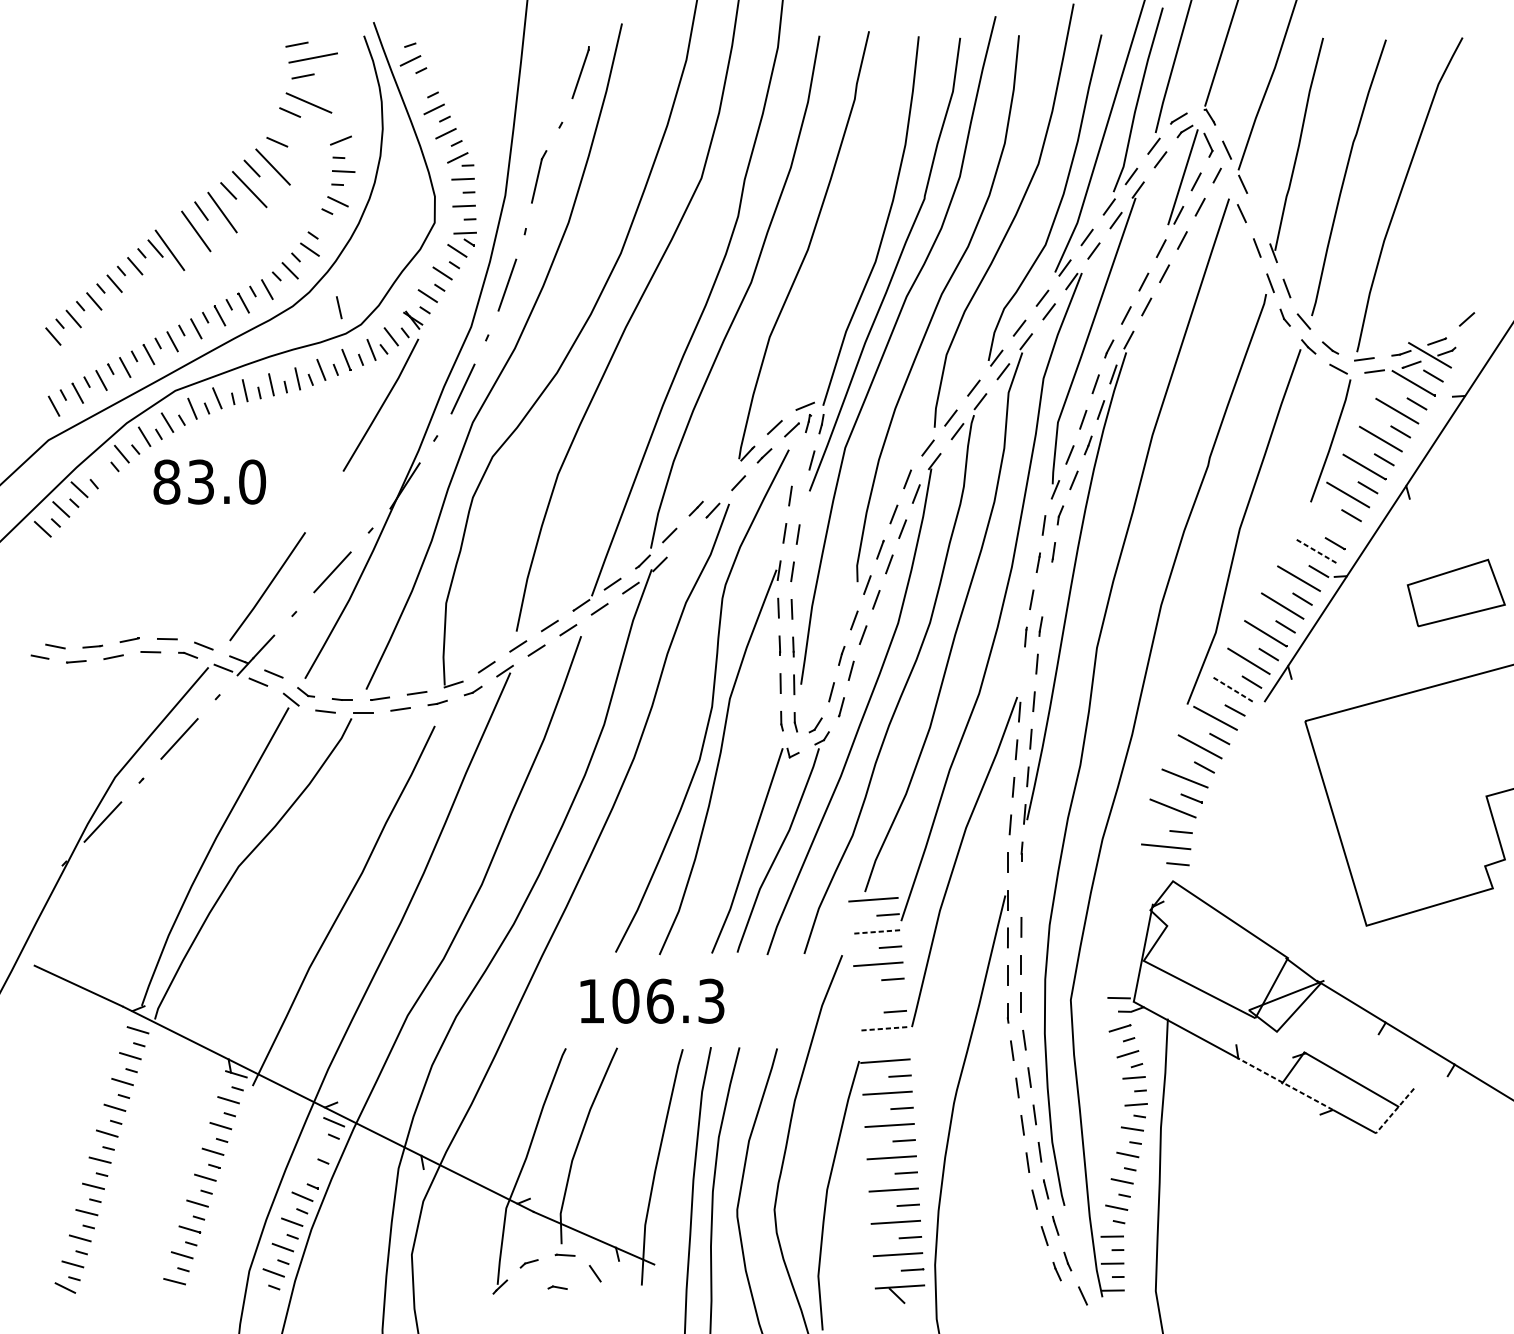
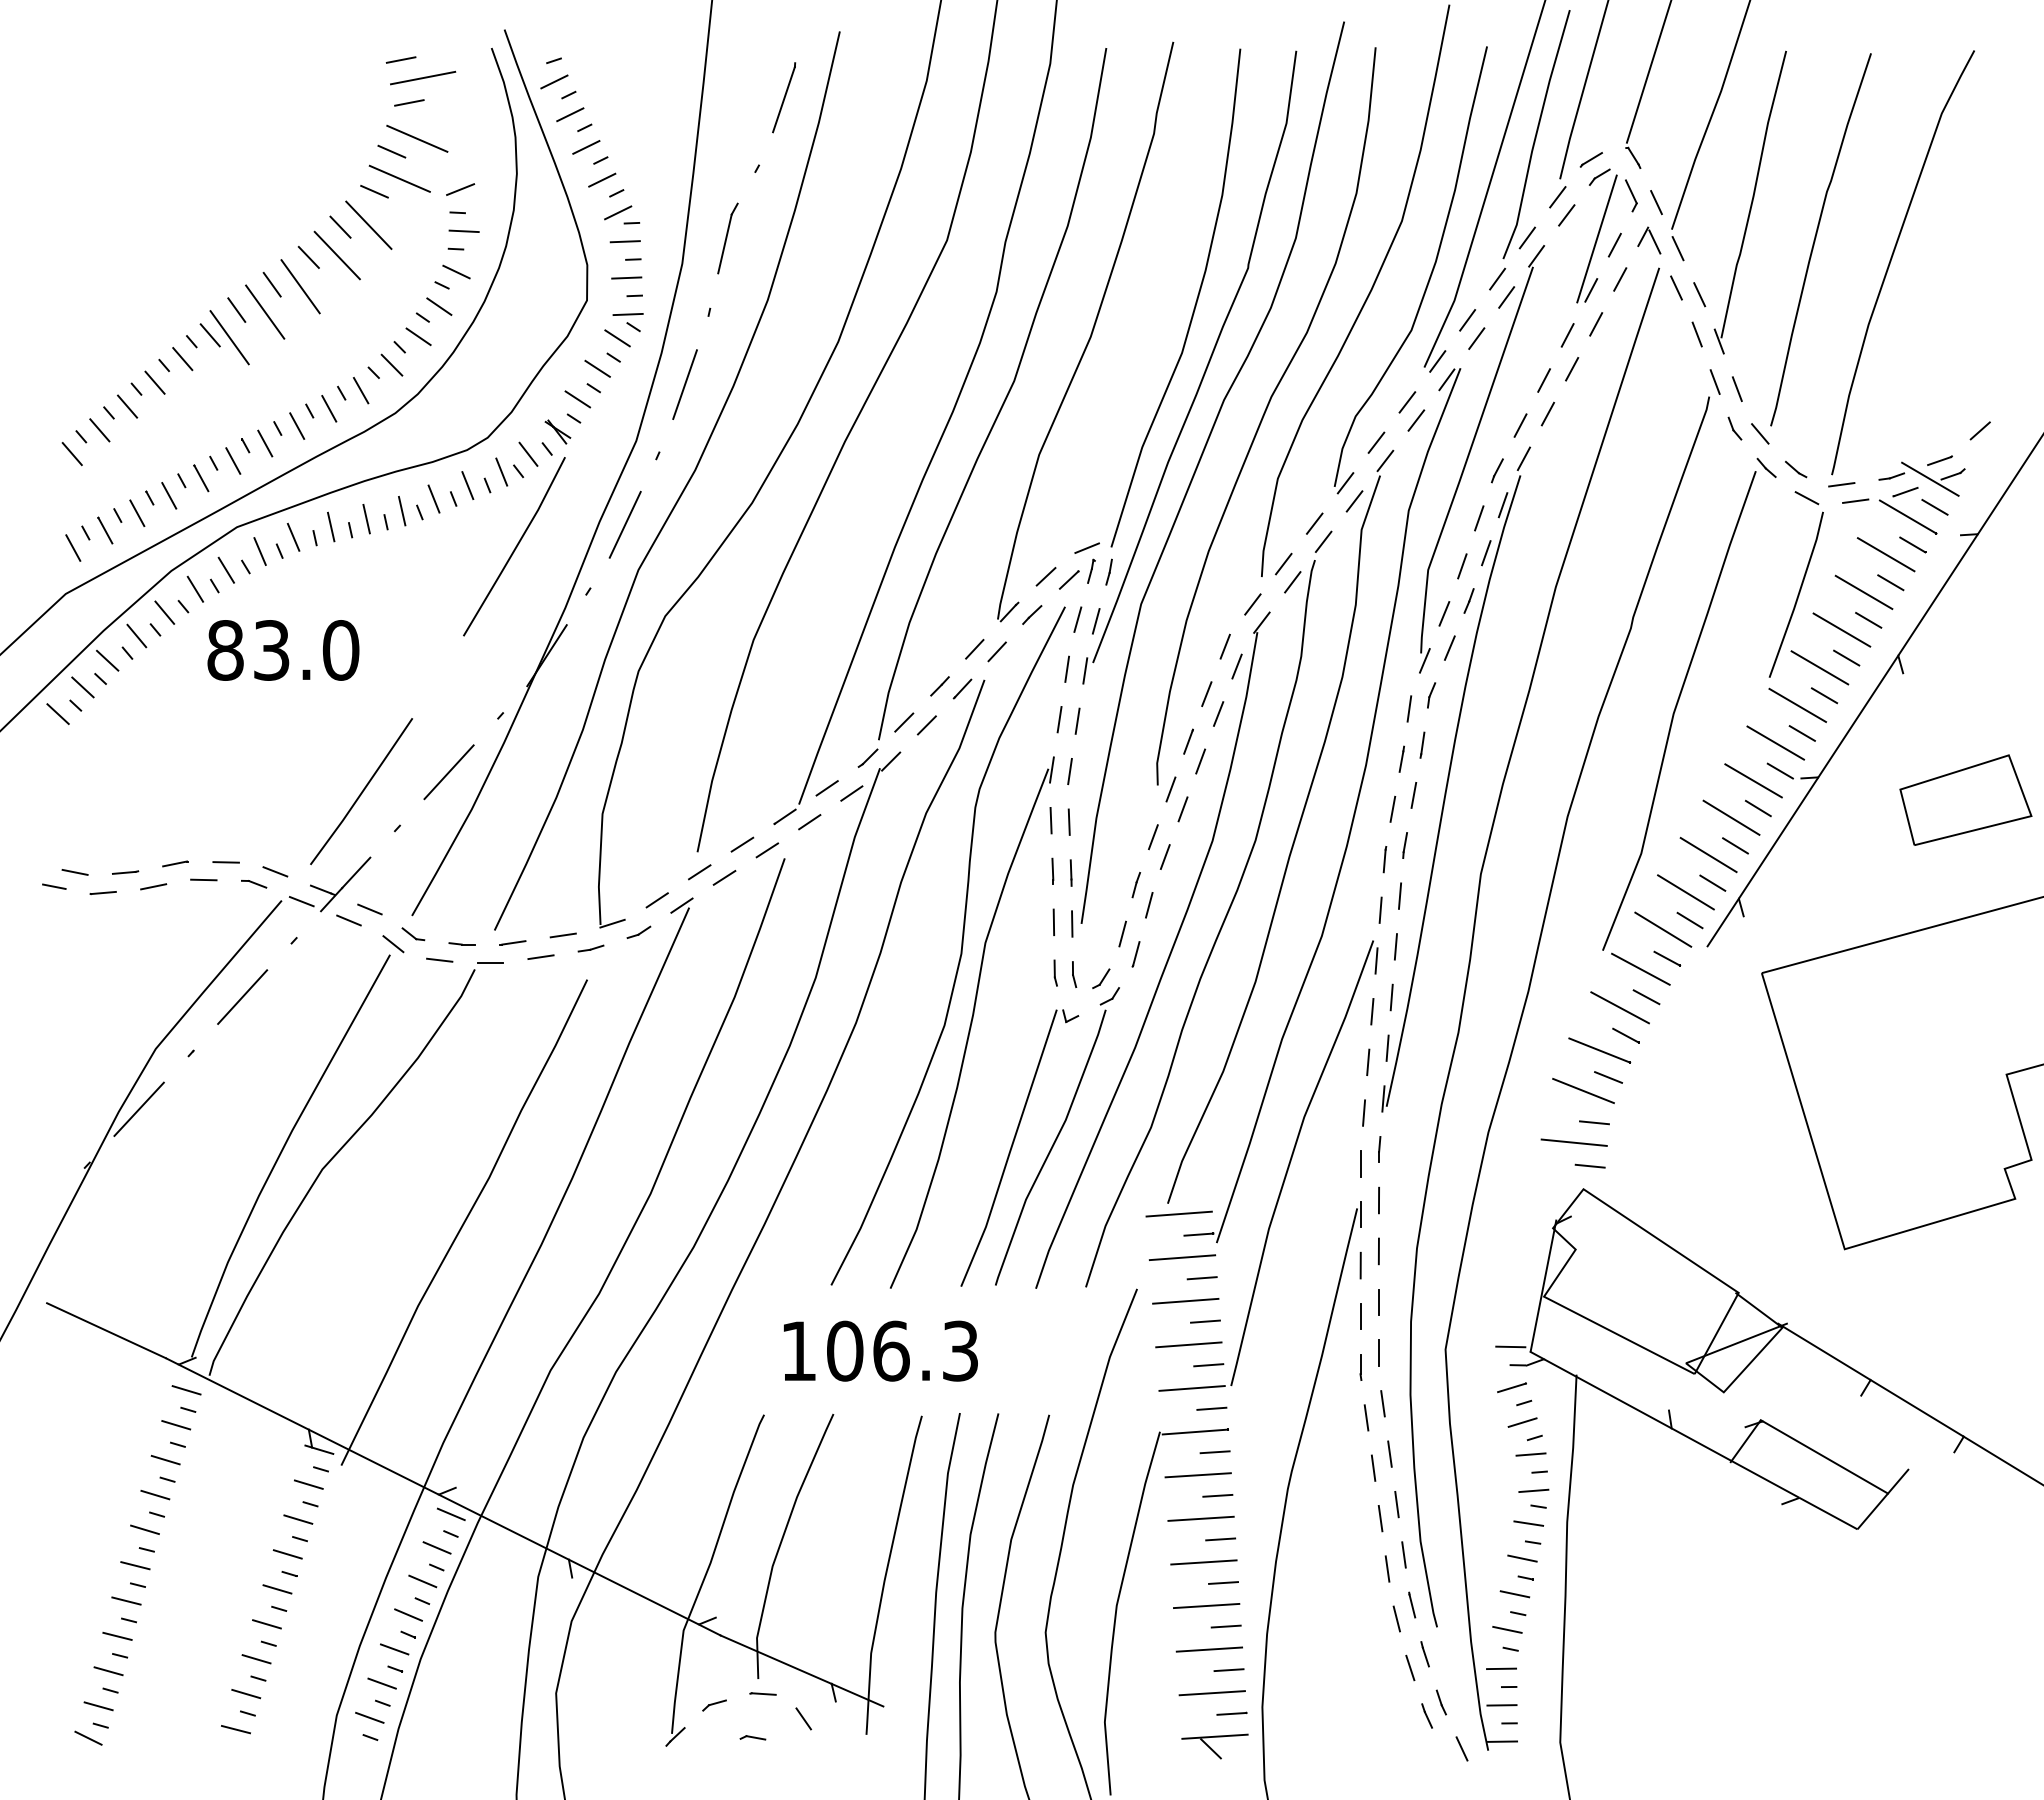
line: (422, 85) -> (570, 114), added
line: (295, 132) -> (399, 178), added
line: (1225, 179) -> (1654, 241), added
line: (1258, 218) -> (1699, 294), added
line: (325, 227) -> (439, 306), added
line: (175, 229) -> (236, 309), added
line: (339, 307) -> (458, 414), removed
line: (798, 459) -> (1077, 619), added
line: (100, 471) -> (136, 635), added
line: (721, 481) -> (974, 649), added
line: (804, 496) -> (1085, 670), added
line: (1331, 522) -> (1797, 704), added
line: (686, 537) -> (926, 725), added
line: (1315, 551) -> (1775, 743), dashed -> solid
line: (1047, 588) -> (1413, 794), added
line: (1022, 674) -> (1380, 909), added
line: (1232, 688) -> (1663, 929), dashed -> solid
line: (1021, 889) -> (1378, 1200), added
line: (875, 931) -> (1182, 1257), dashed -> solid
line: (880, 996) -> (1188, 1344), added
line: (883, 1028) -> (1192, 1388), dashed -> solid
line: (897, 1043) -> (1211, 1408), added
line: (1285, 1083) -> (1735, 1462), dashed -> solid
line: (1395, 1110) -> (1883, 1498), dashed -> solid
line: (323, 1146) -> (436, 1547), added
line: (312, 1171) -> (422, 1581), added

